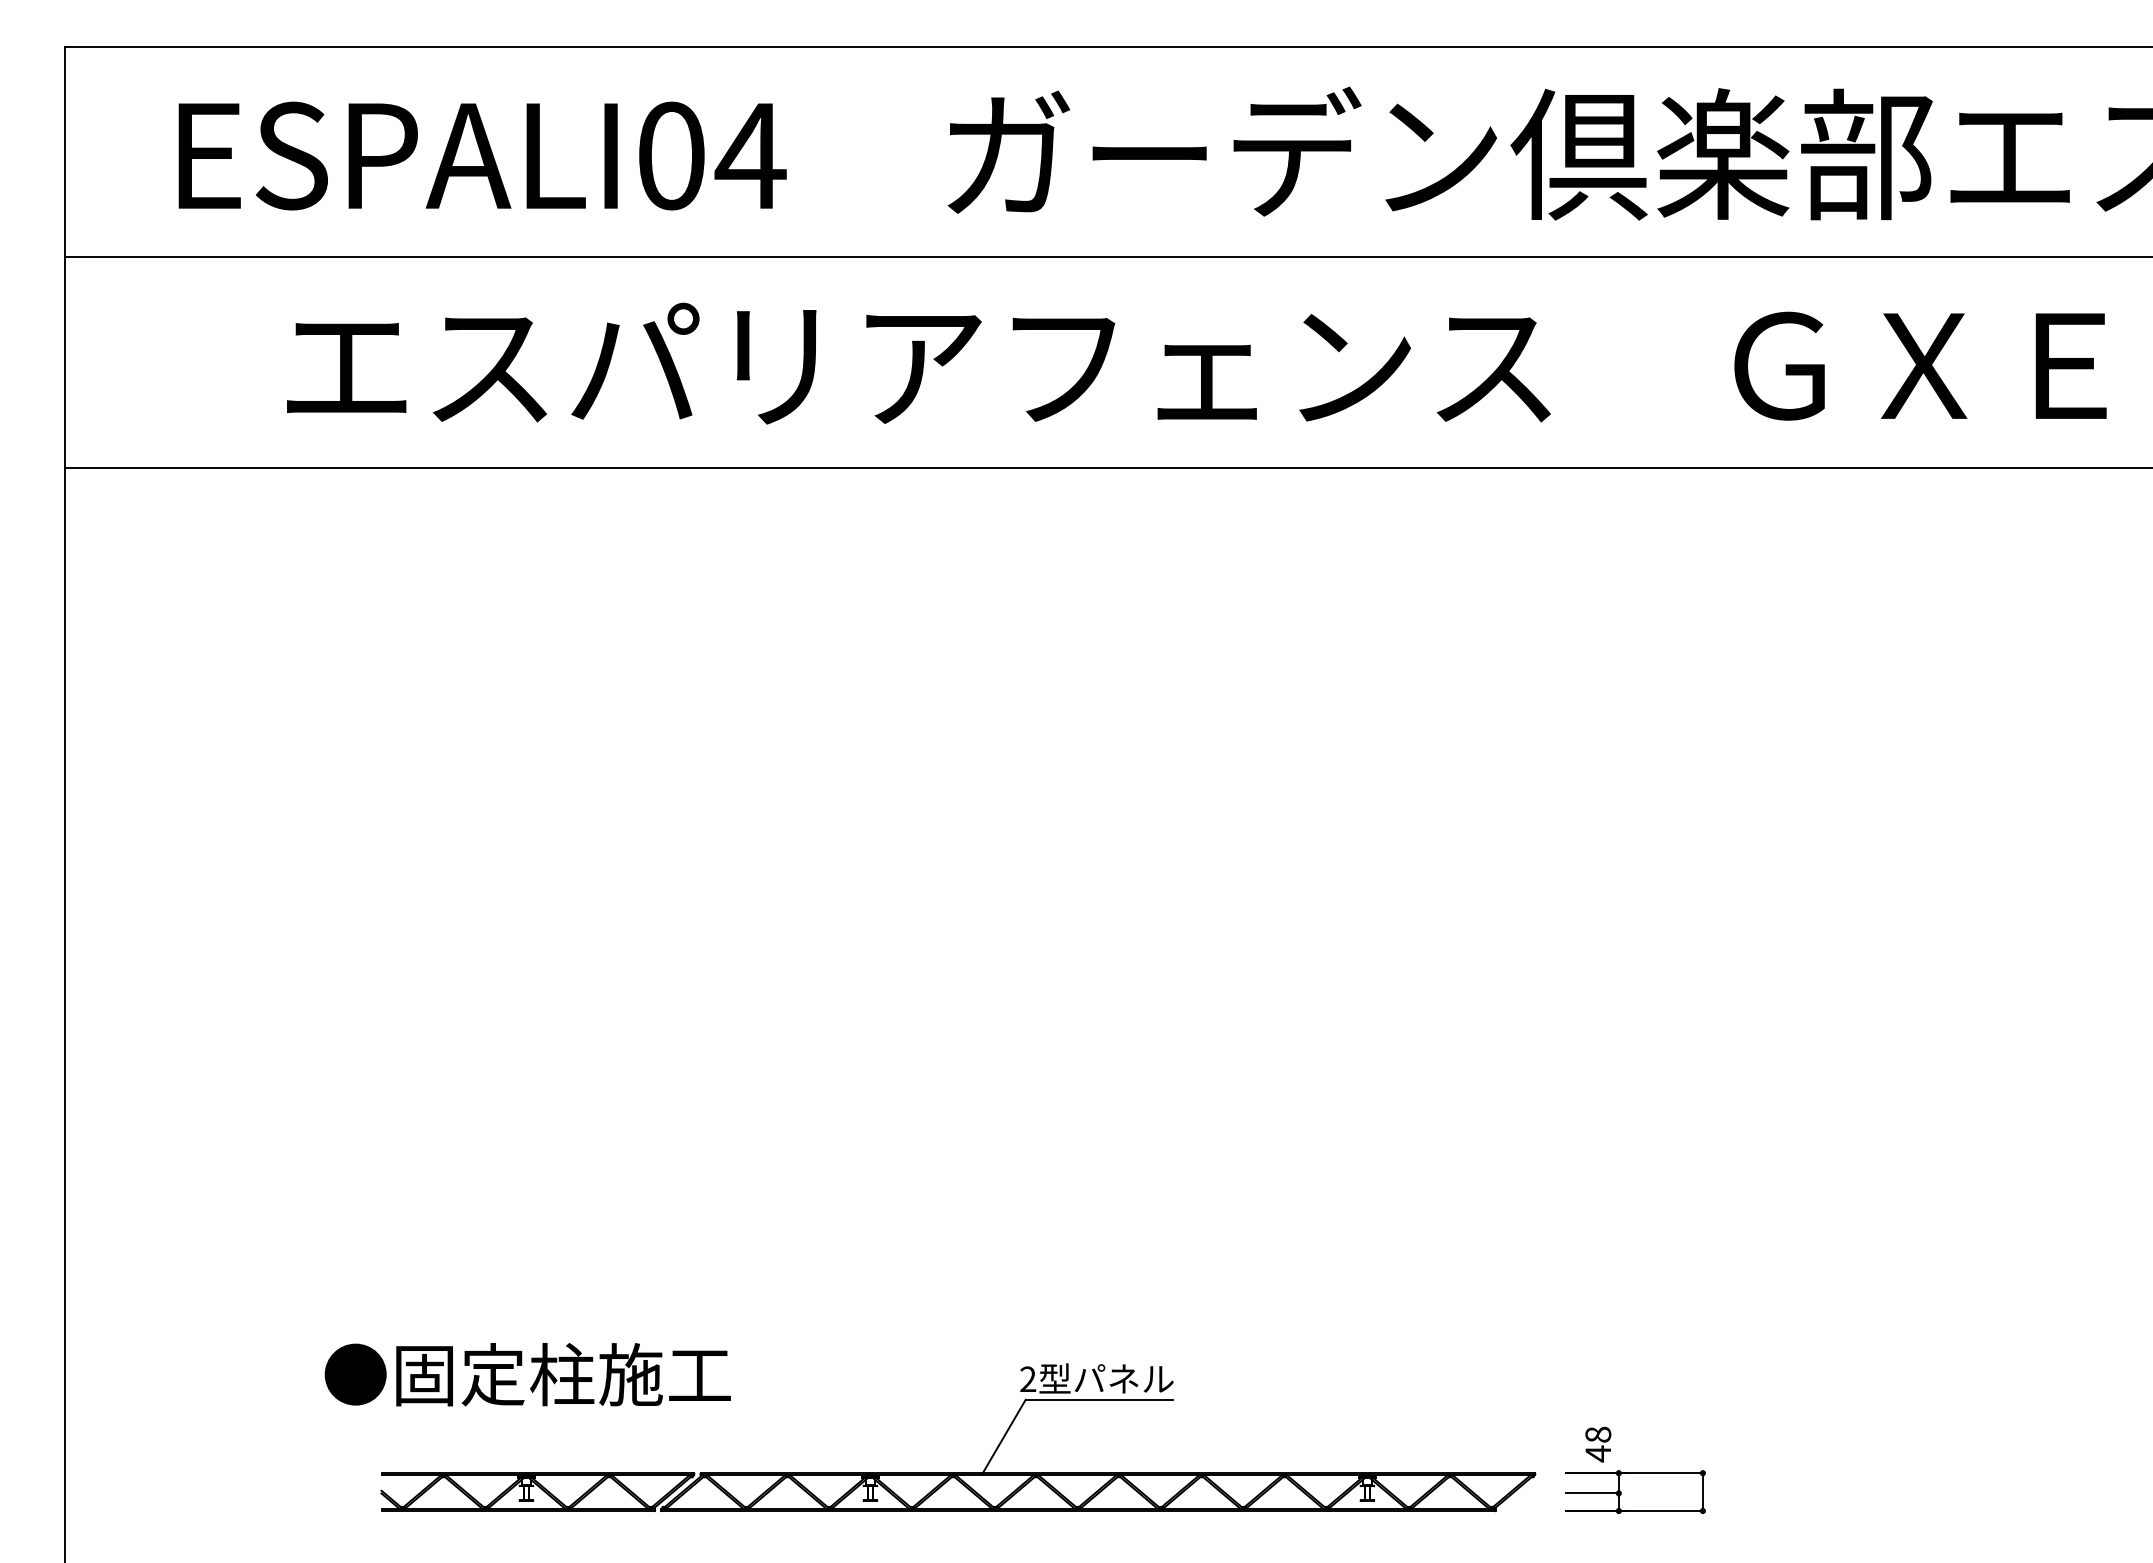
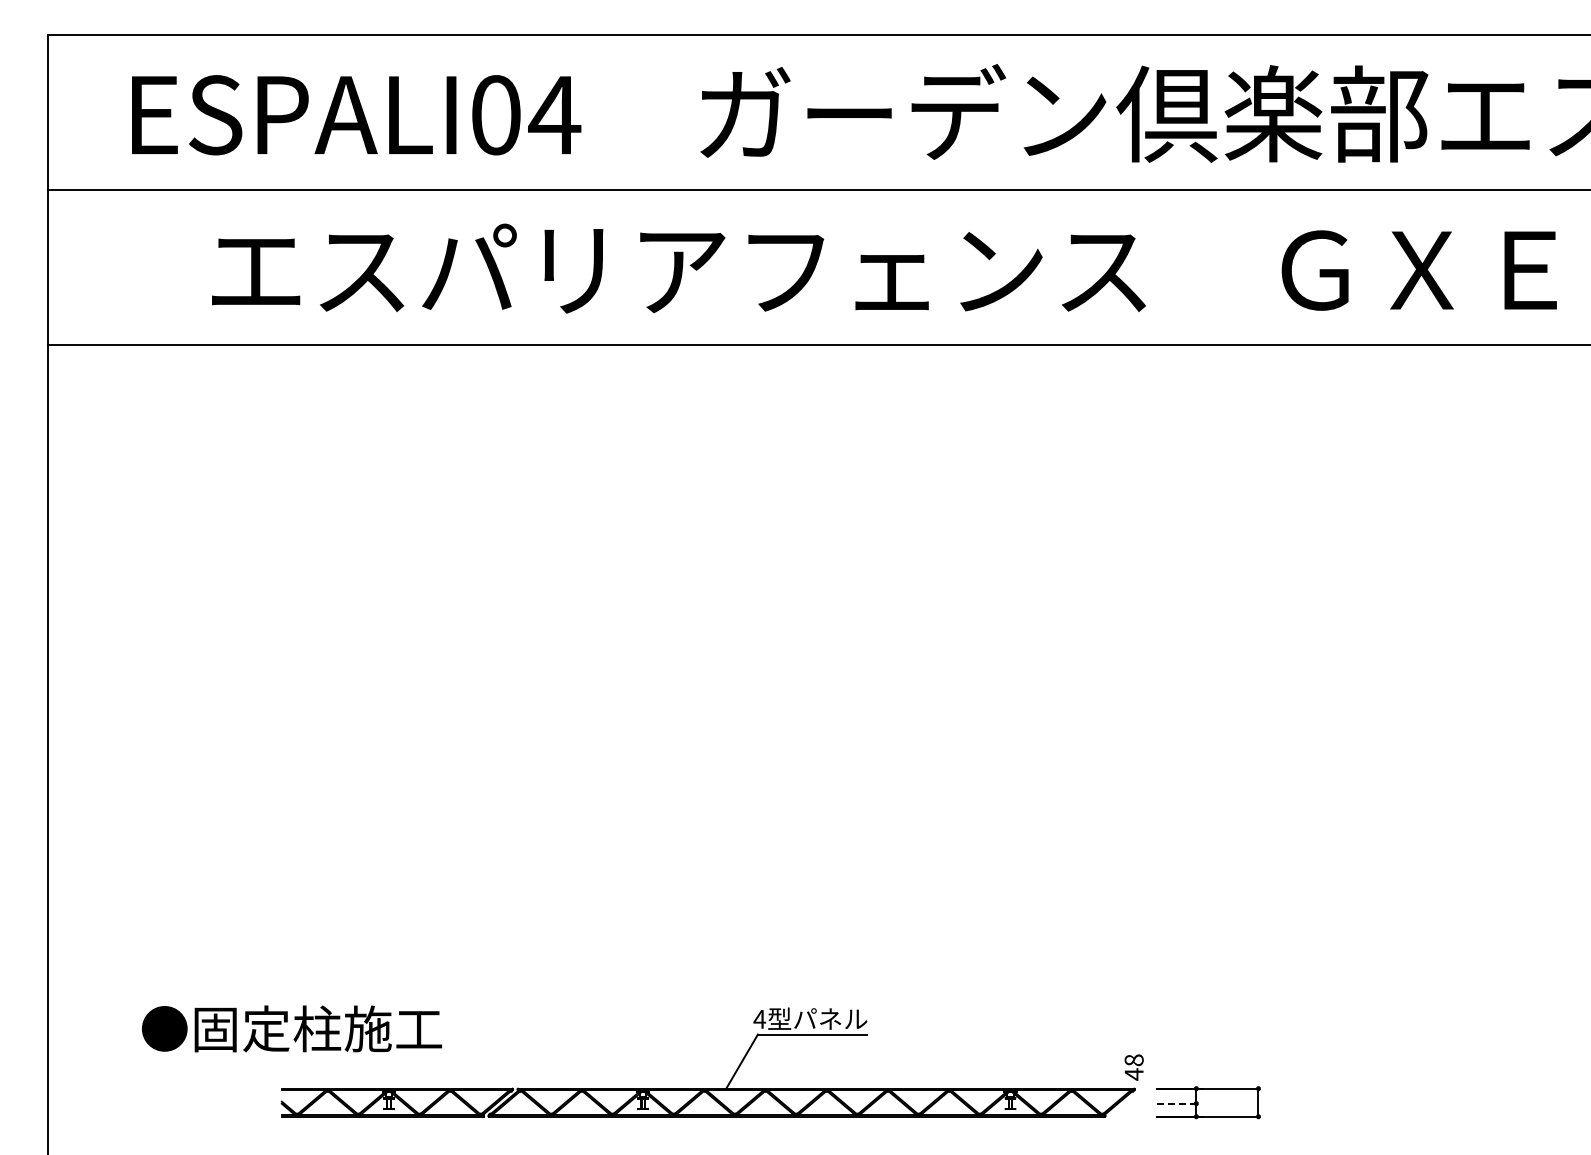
text: (527, 1374) -> (291, 1028), moved
text: (1027, 1378) -> (759, 1018), 2 -> 4
text: (1597, 1444) -> (1133, 1067), moved
line: (1593, 1493) -> (1177, 1103), solid -> dashed

